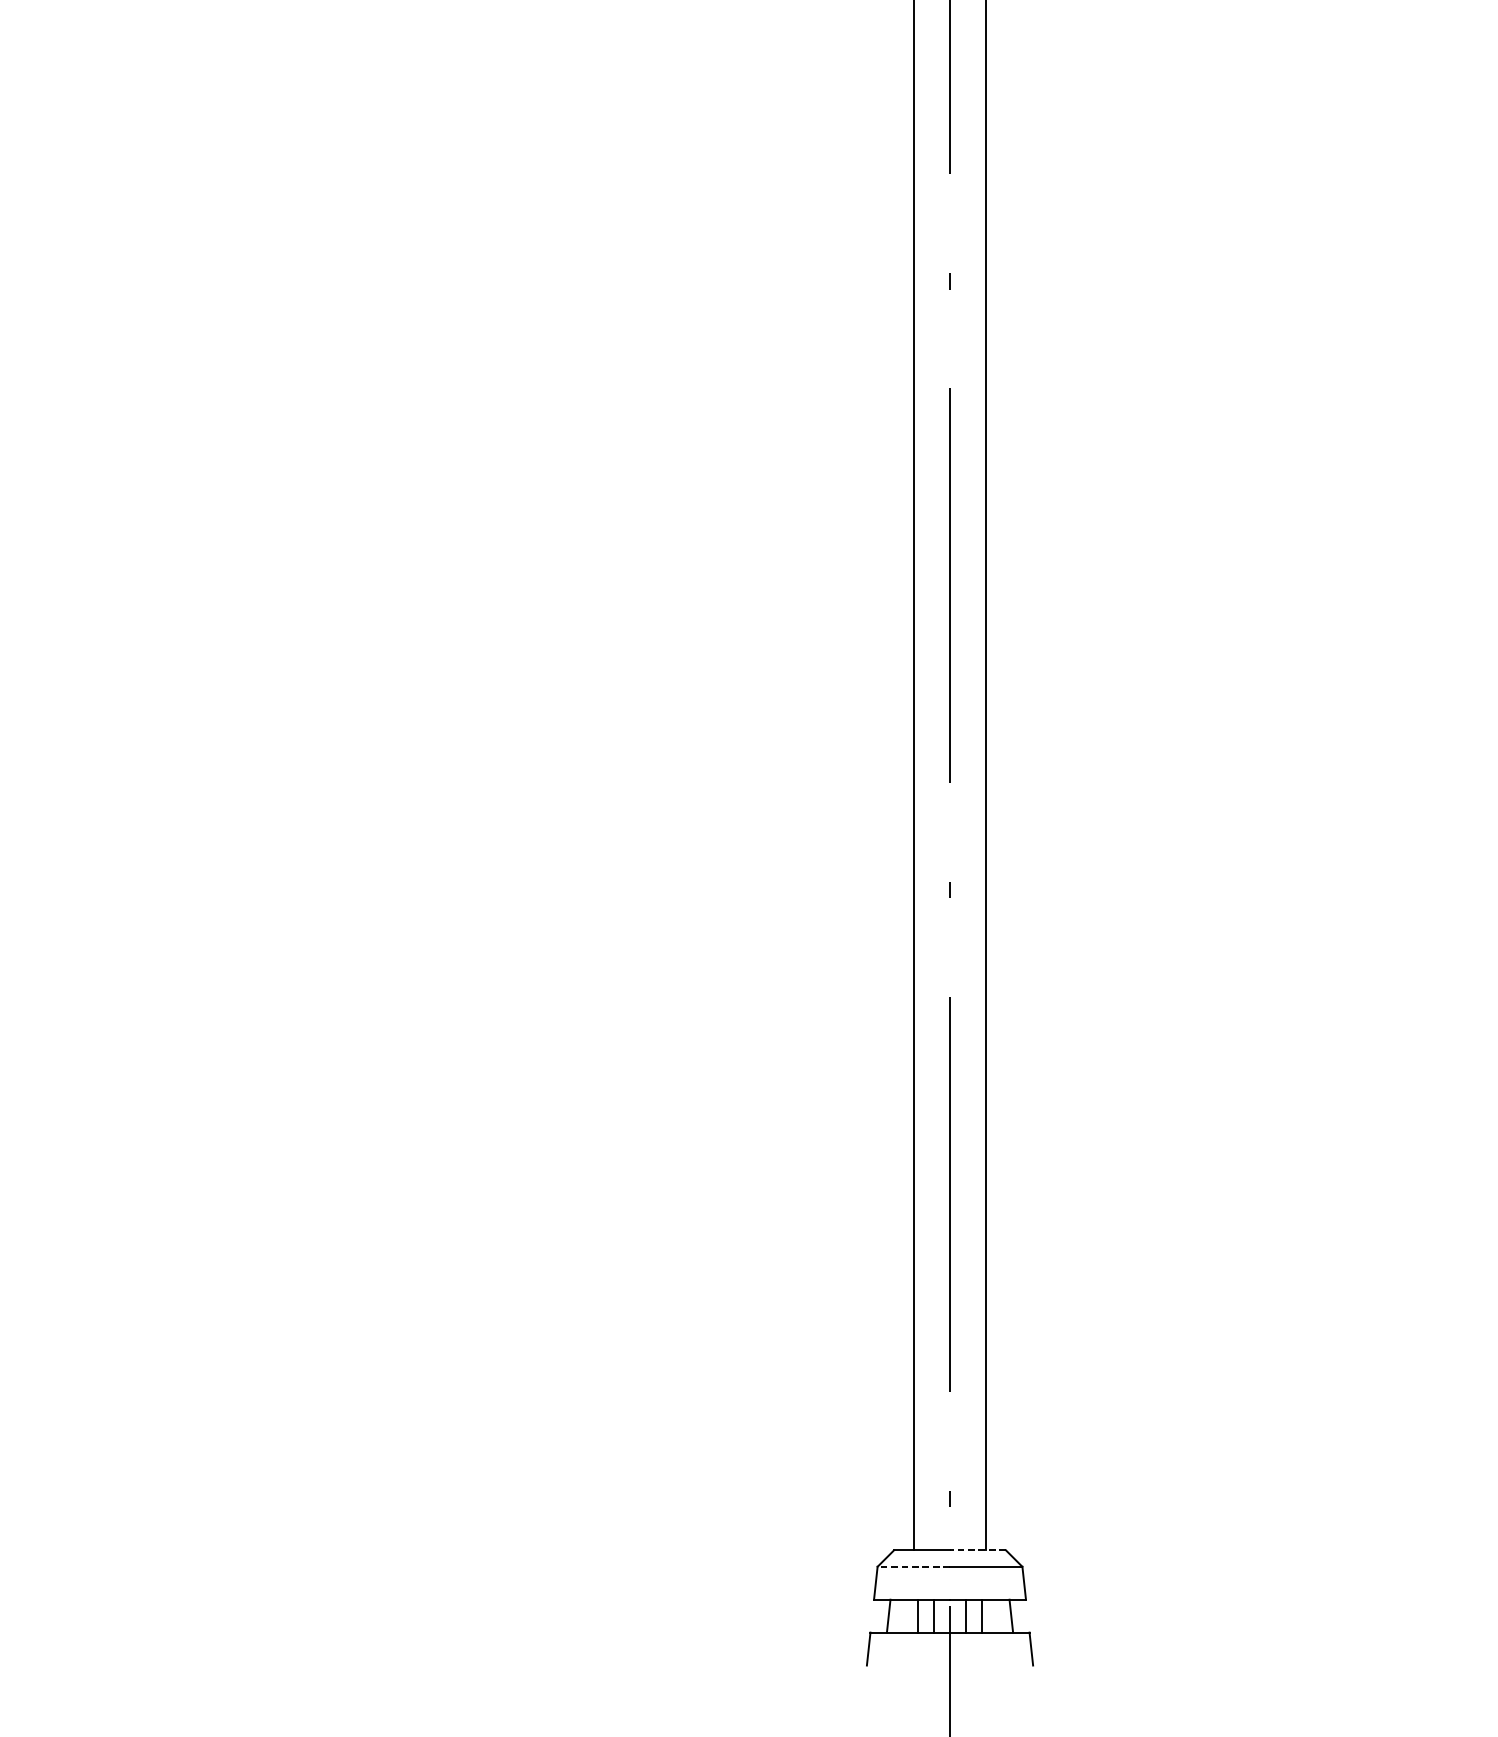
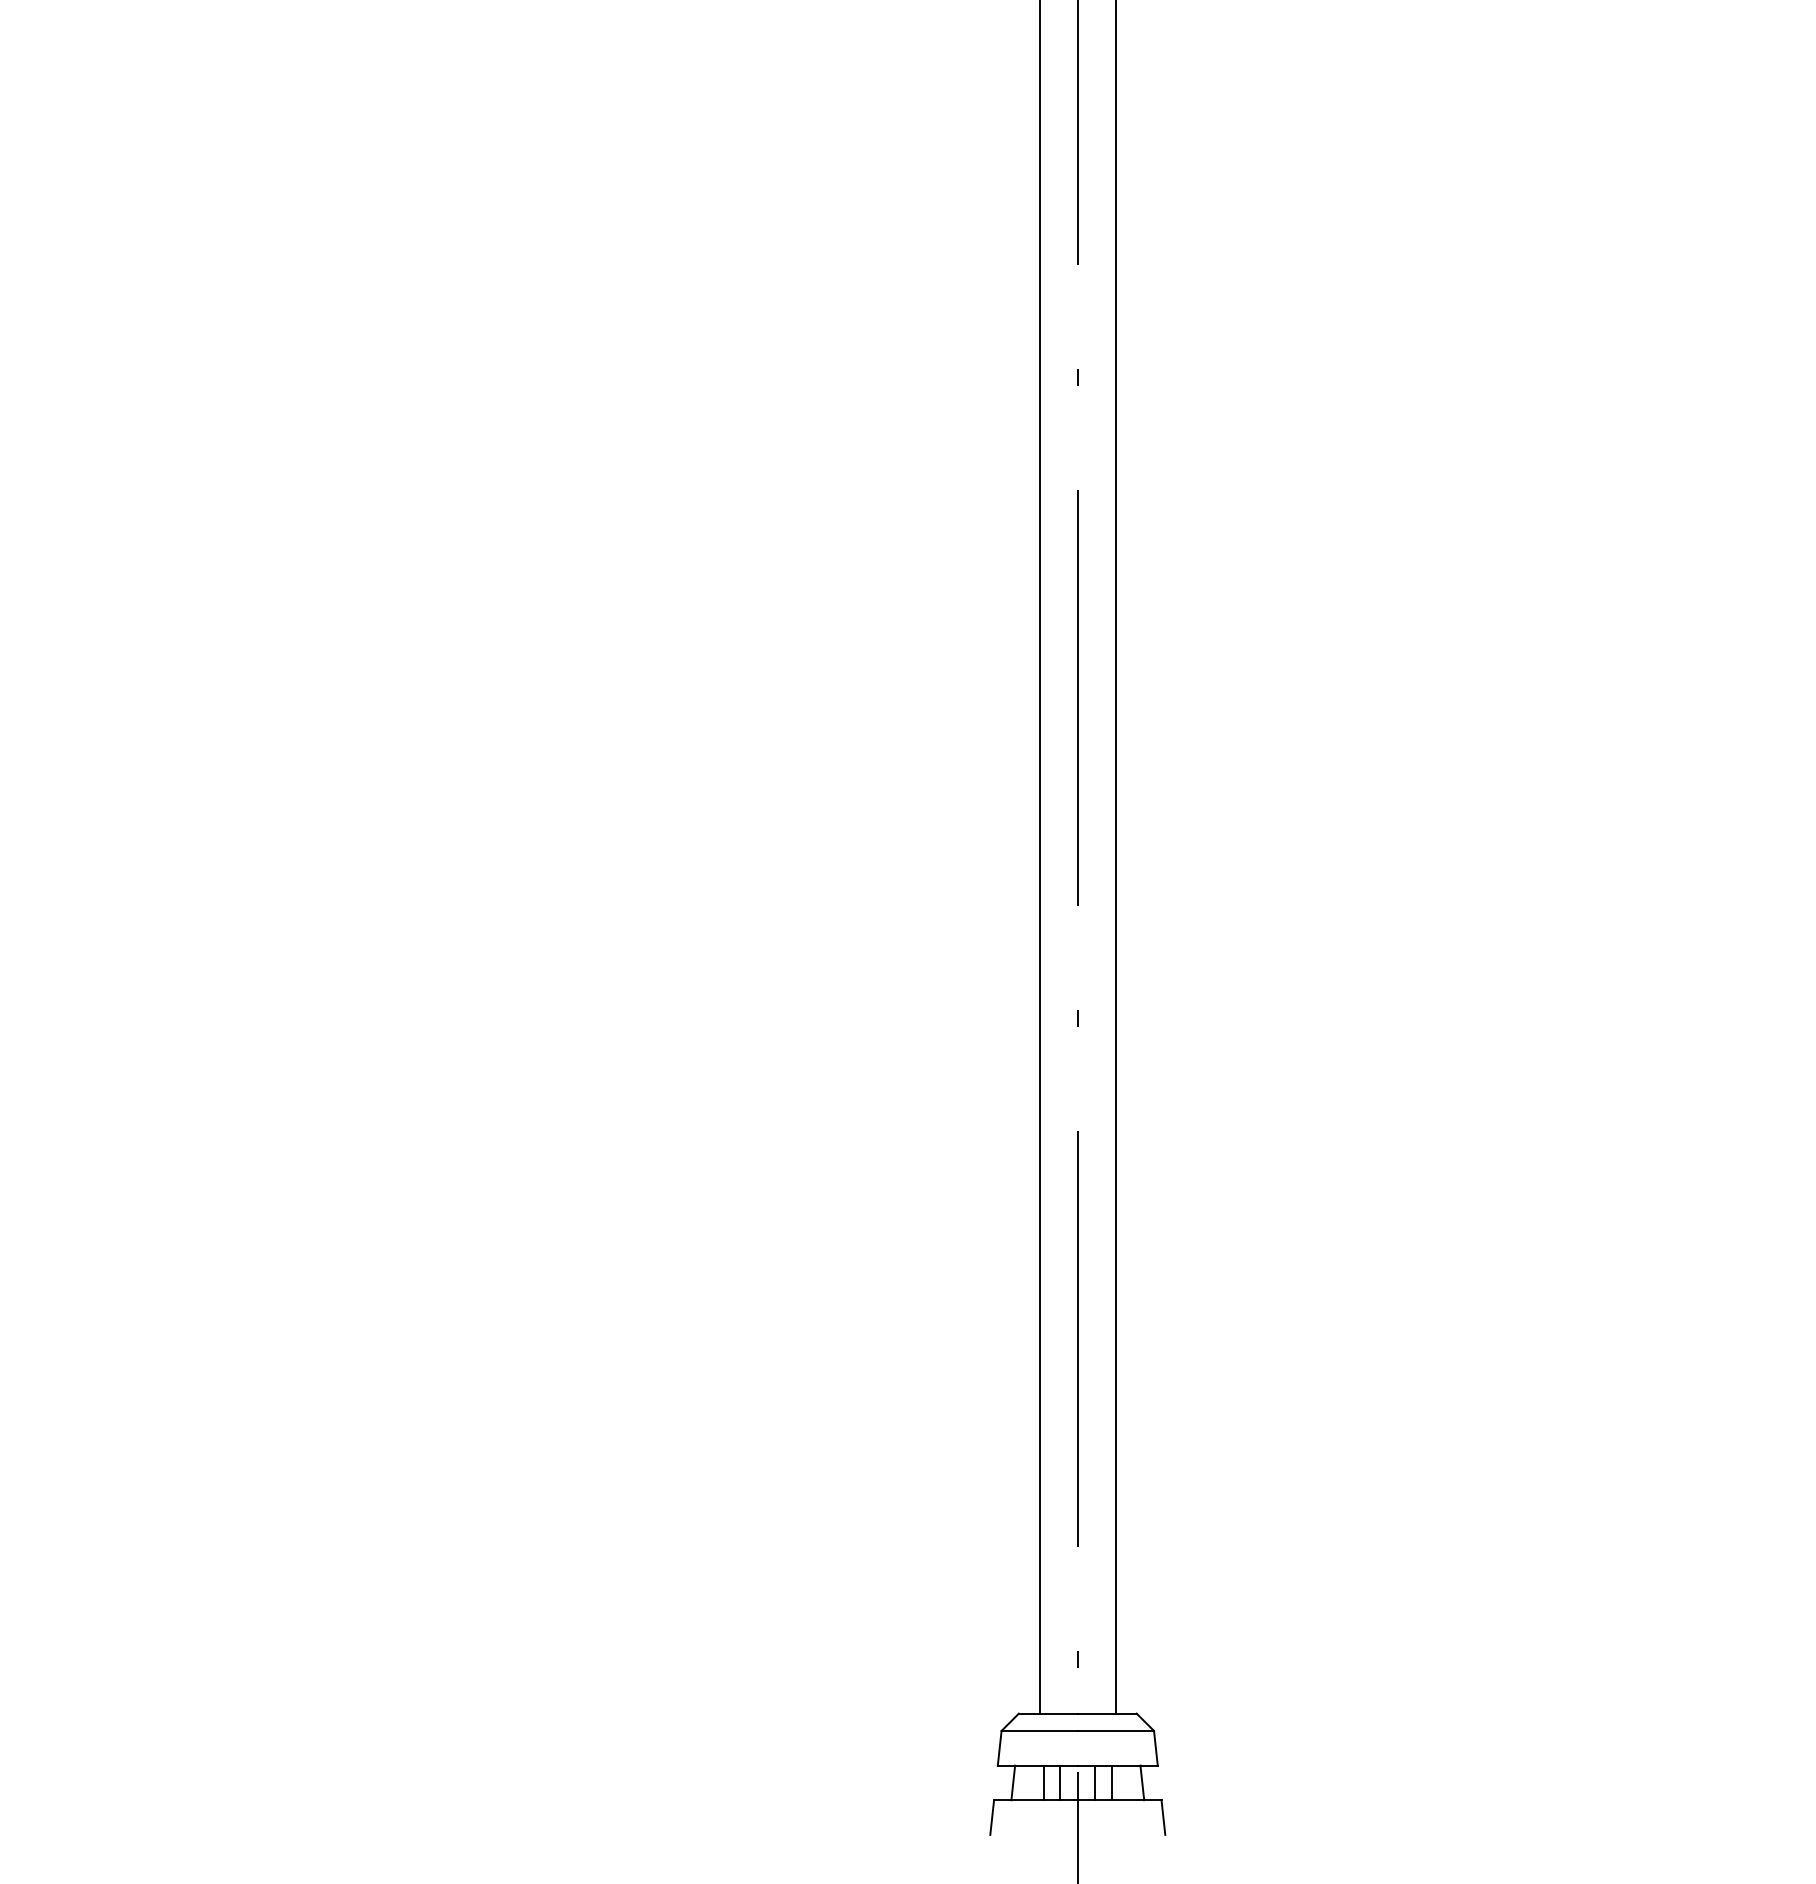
line: (977, 1550) -> (1106, 1713), dashed -> solid
line: (913, 1566) -> (1039, 1730), dashed -> solid

